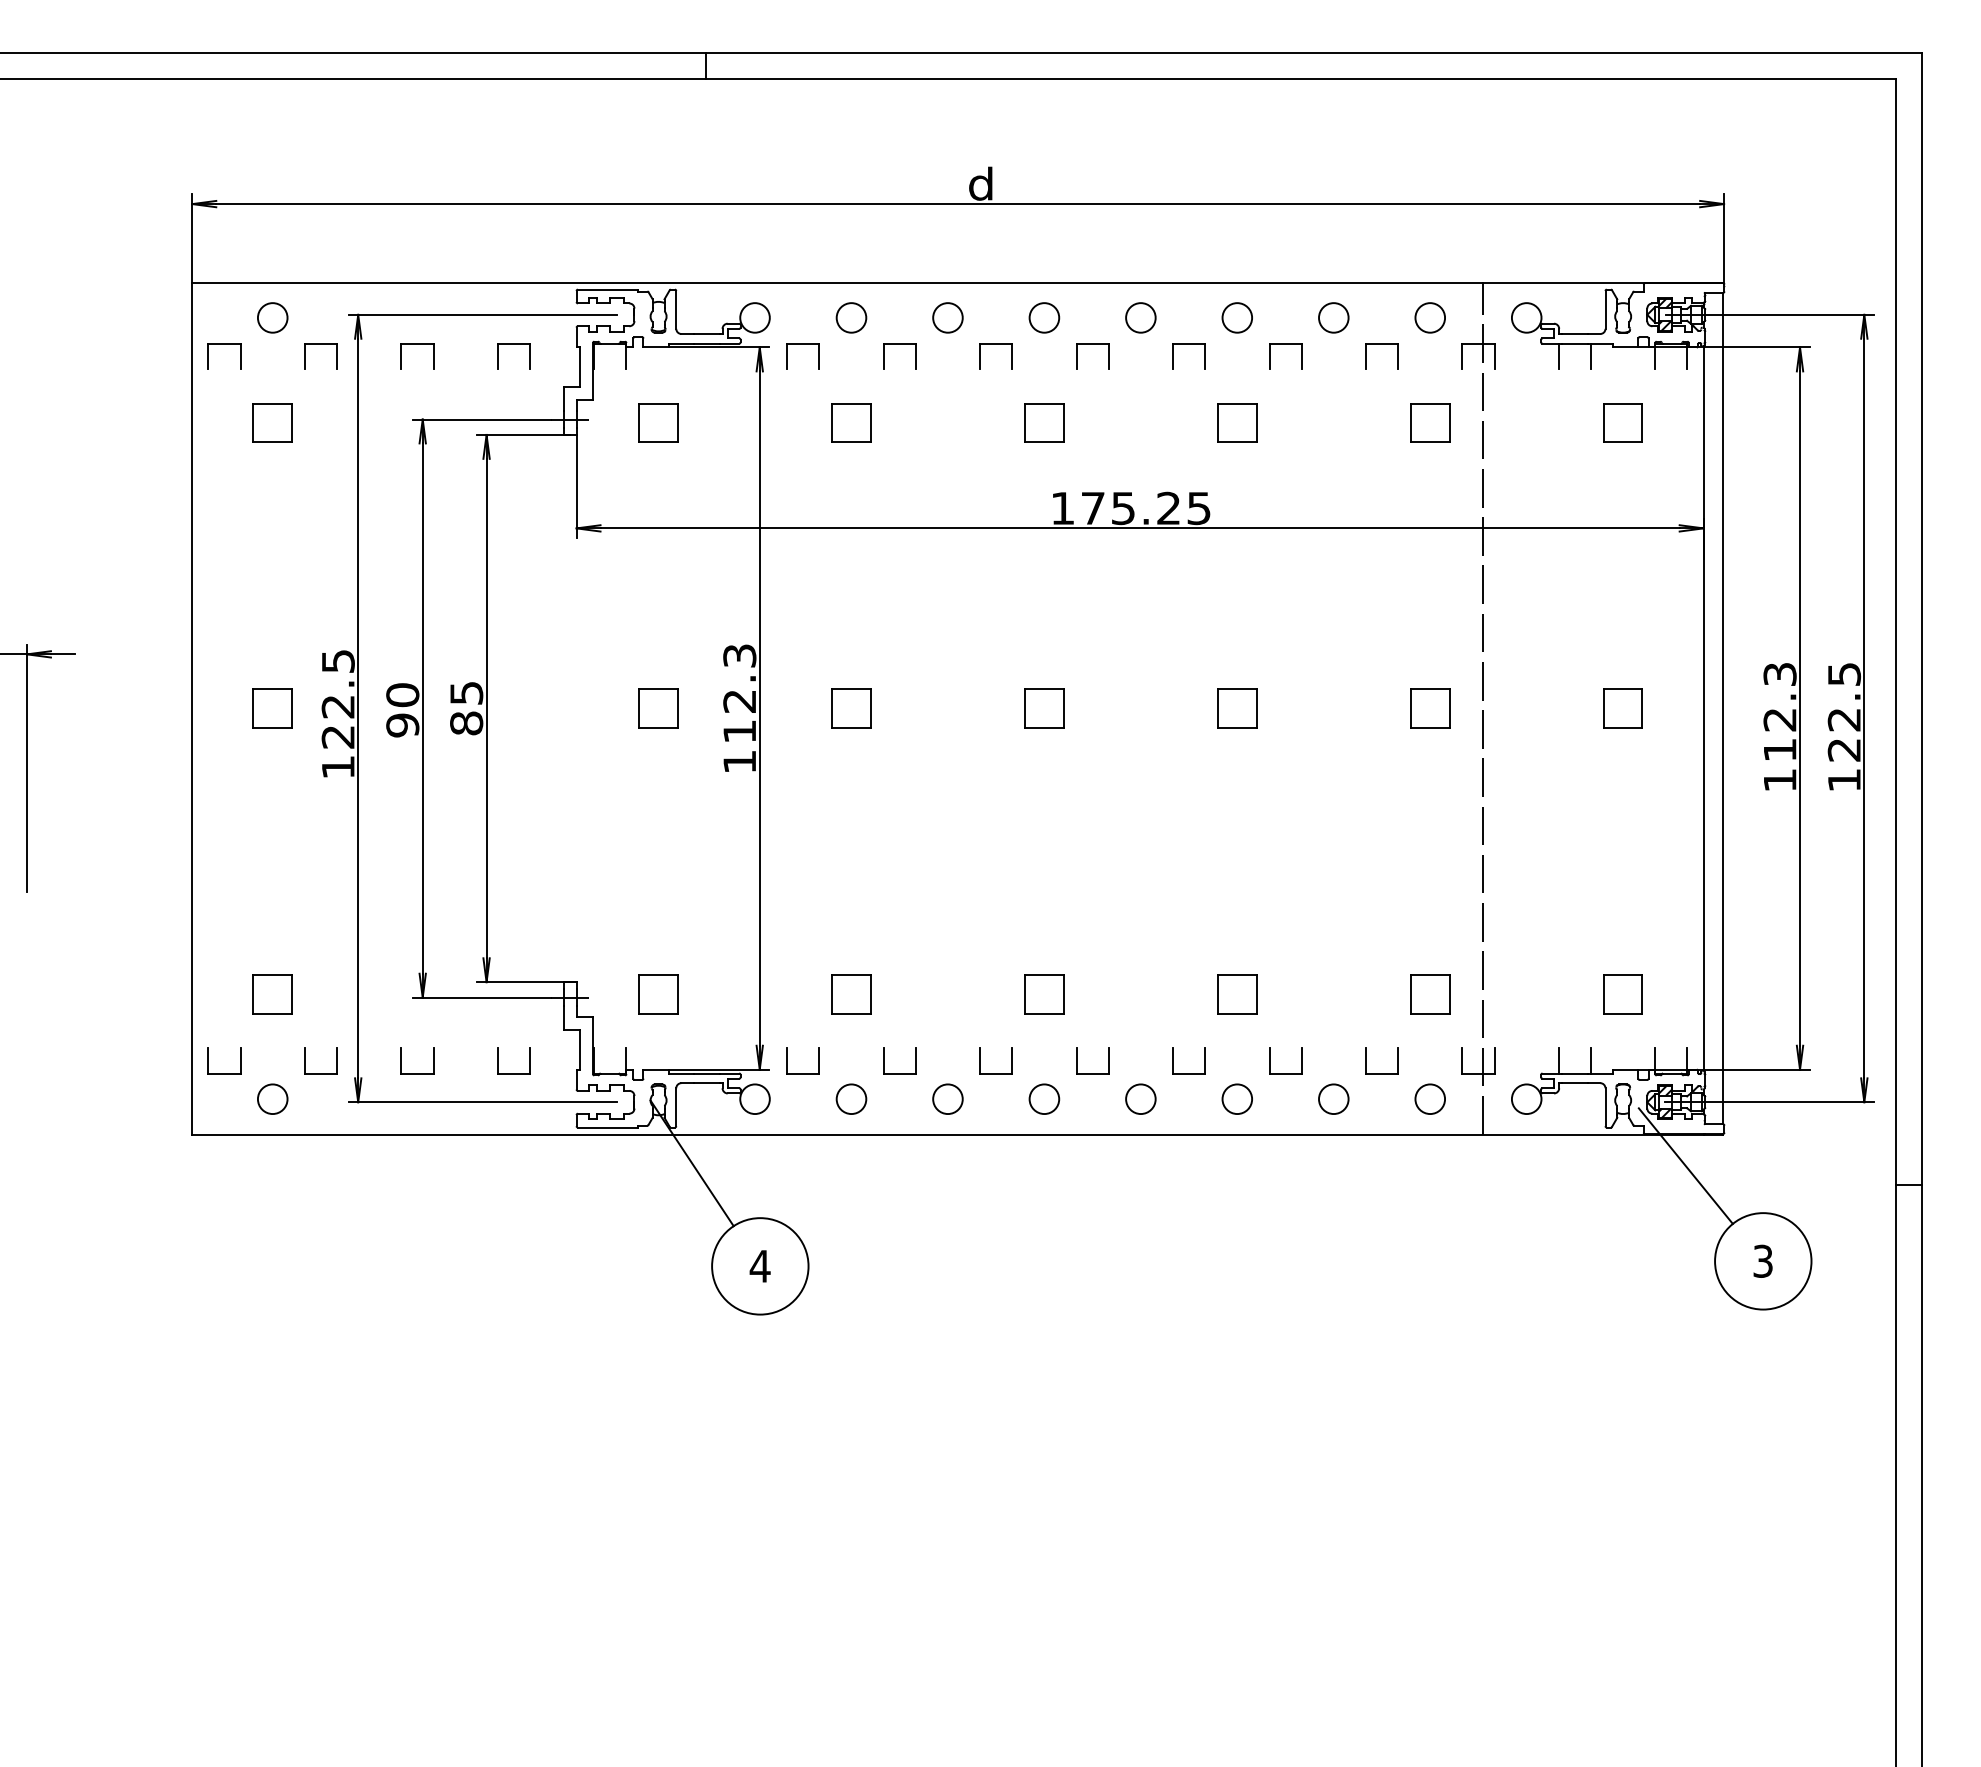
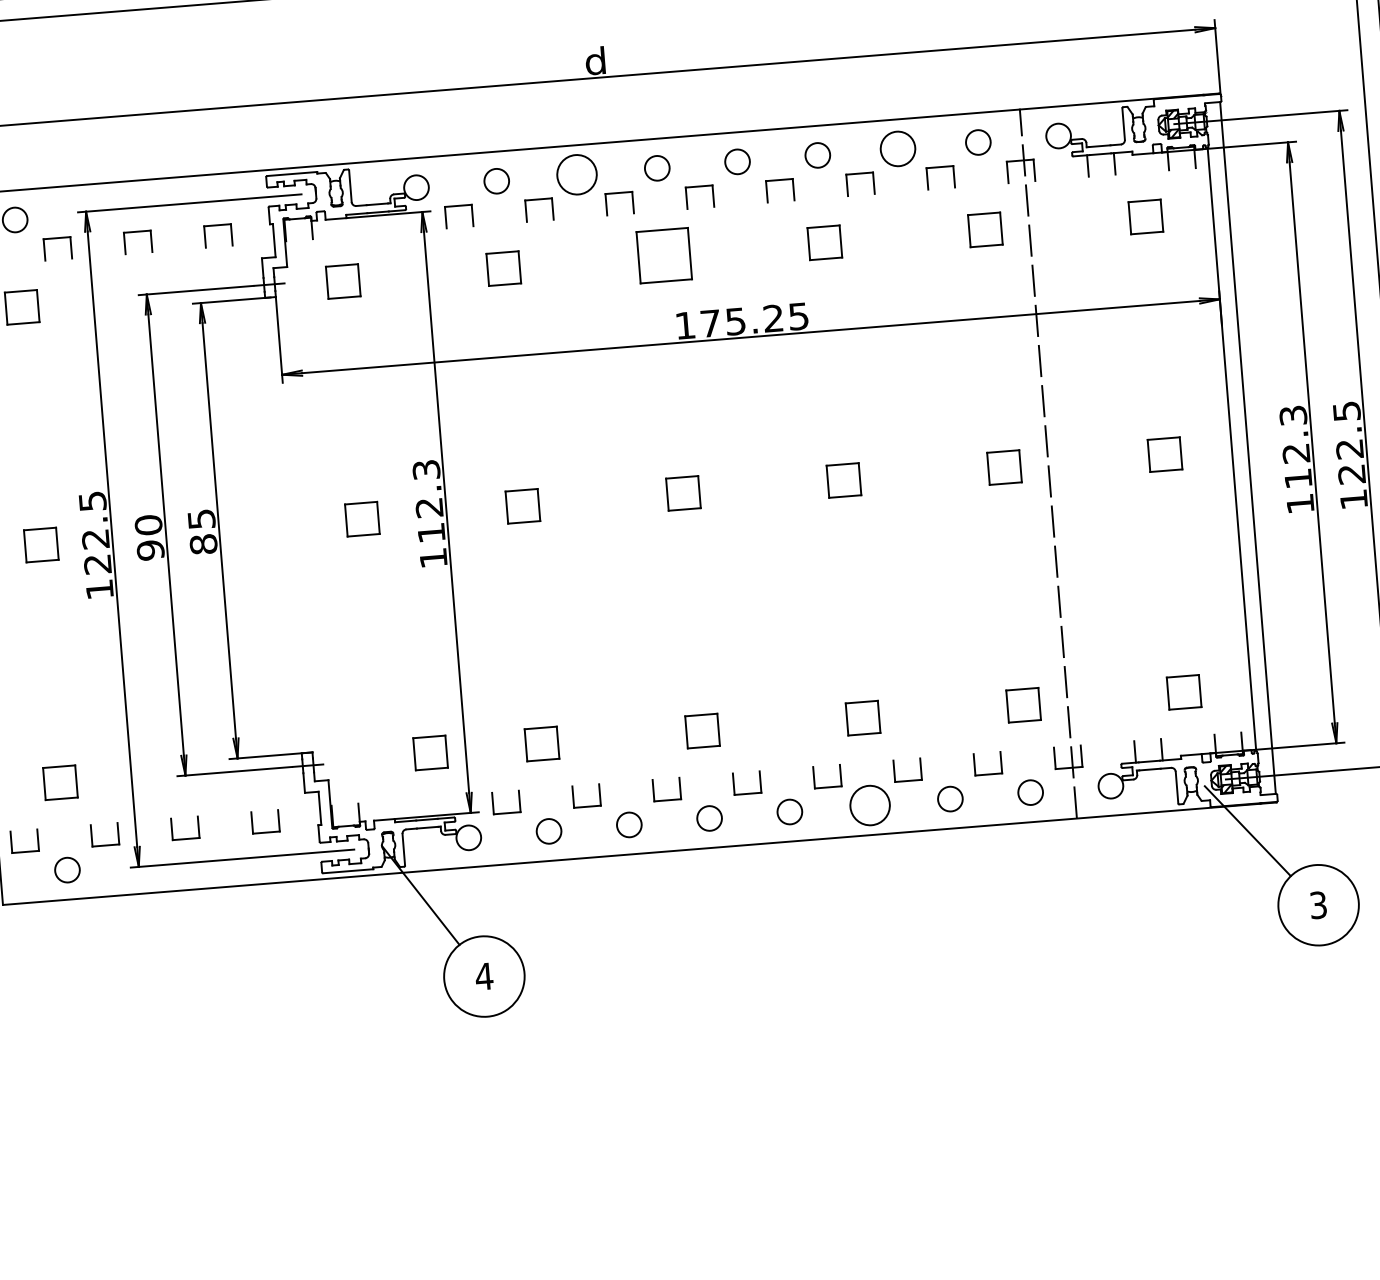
circle: (947, 317) -> (576, 174), size x1.6
circle: (1333, 317) -> (897, 148), size x1.4
part: (1044, 422) -> (664, 255), size x1.6
part: (658, 994) -> (430, 753), moved
circle: (1237, 1099) -> (870, 805), size x1.6

